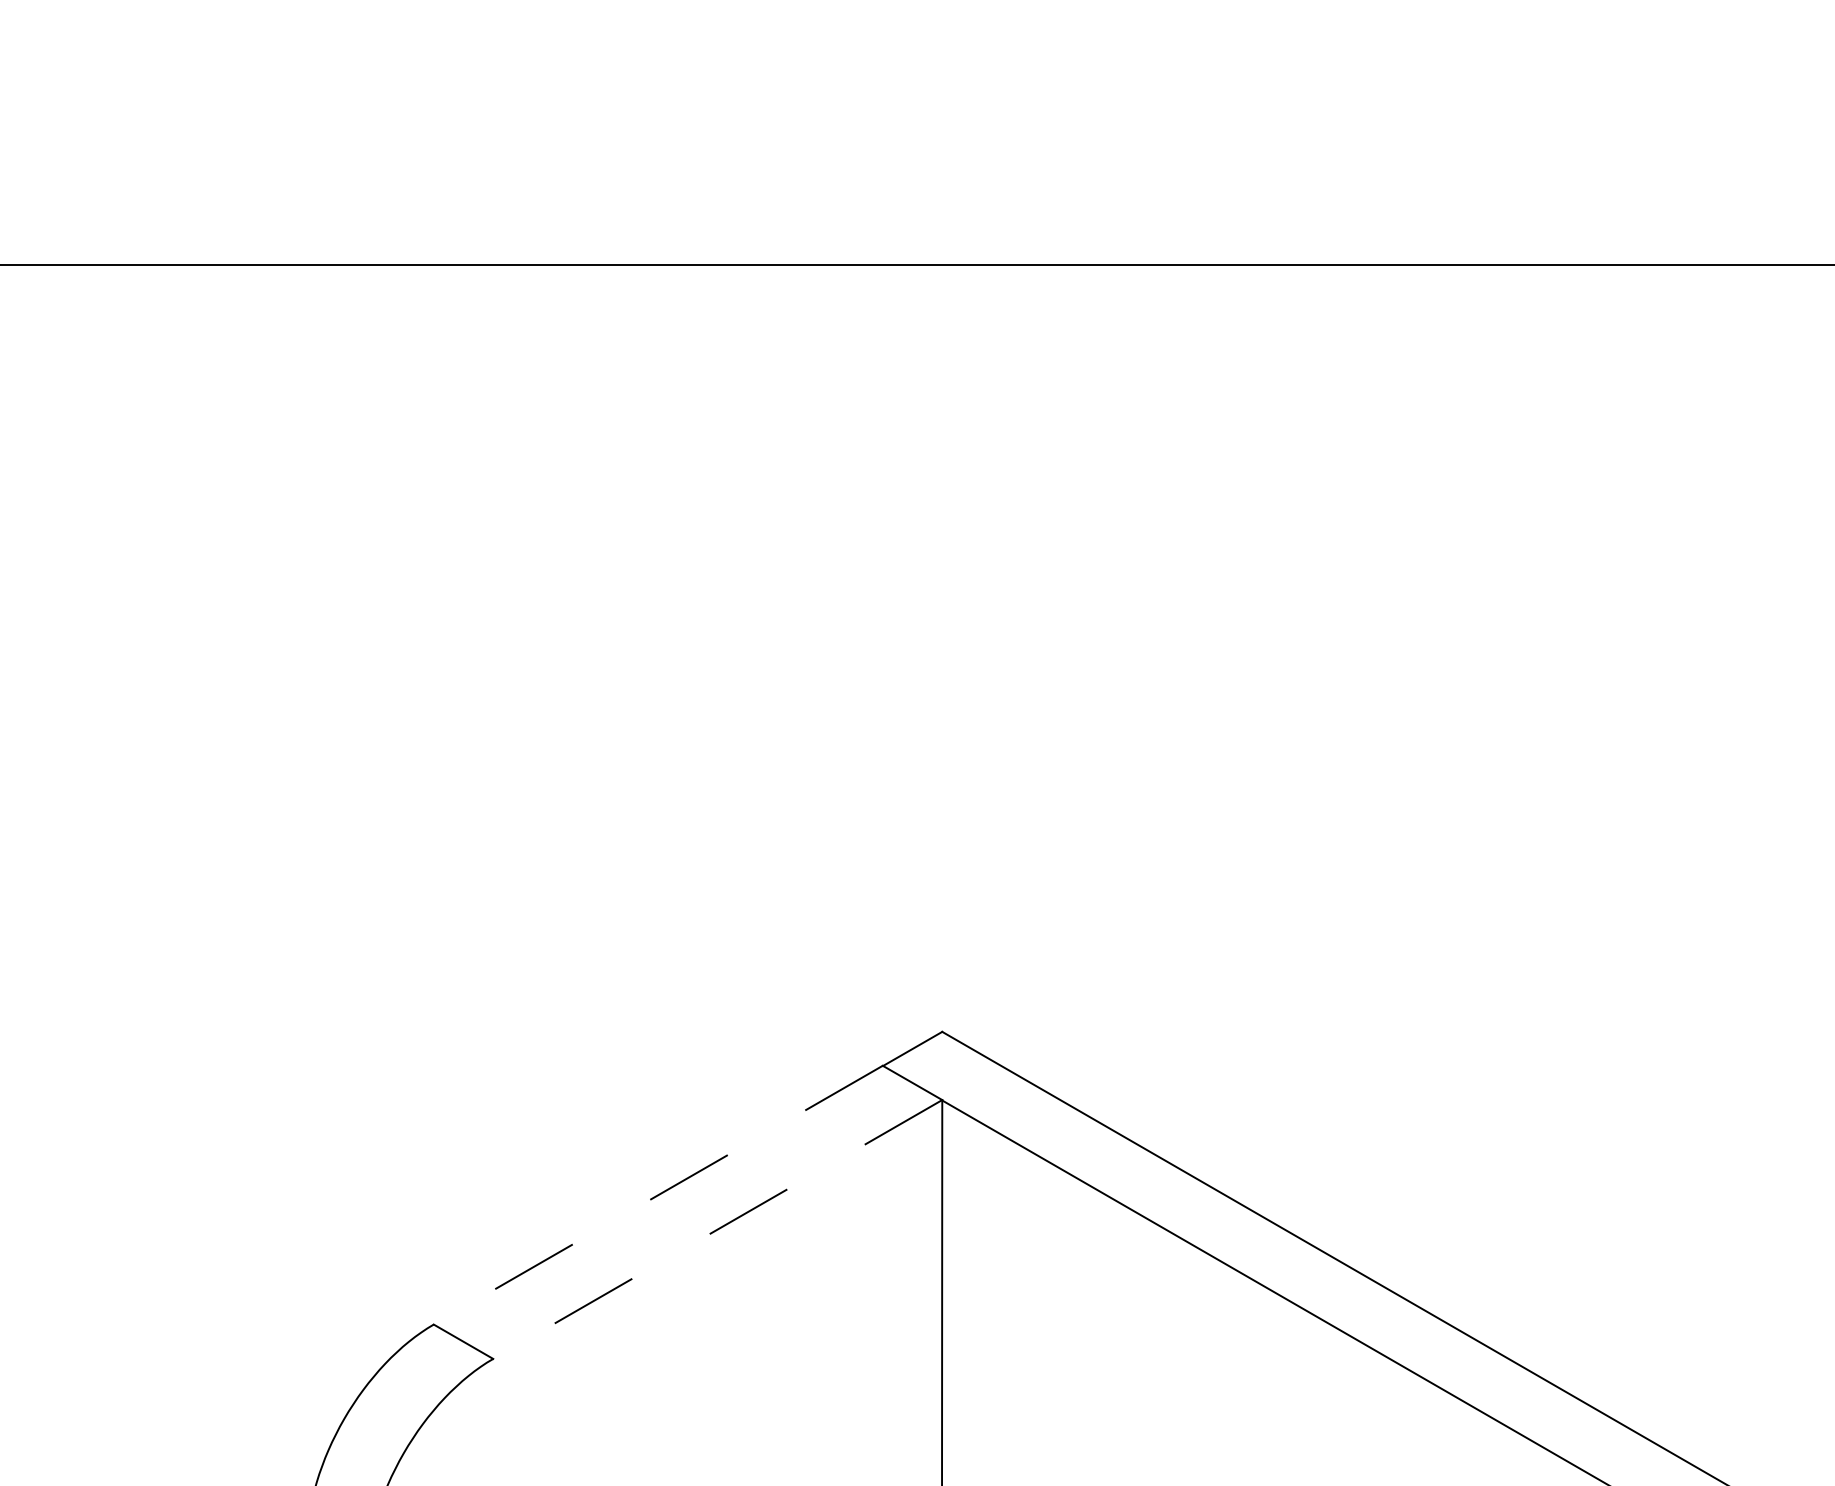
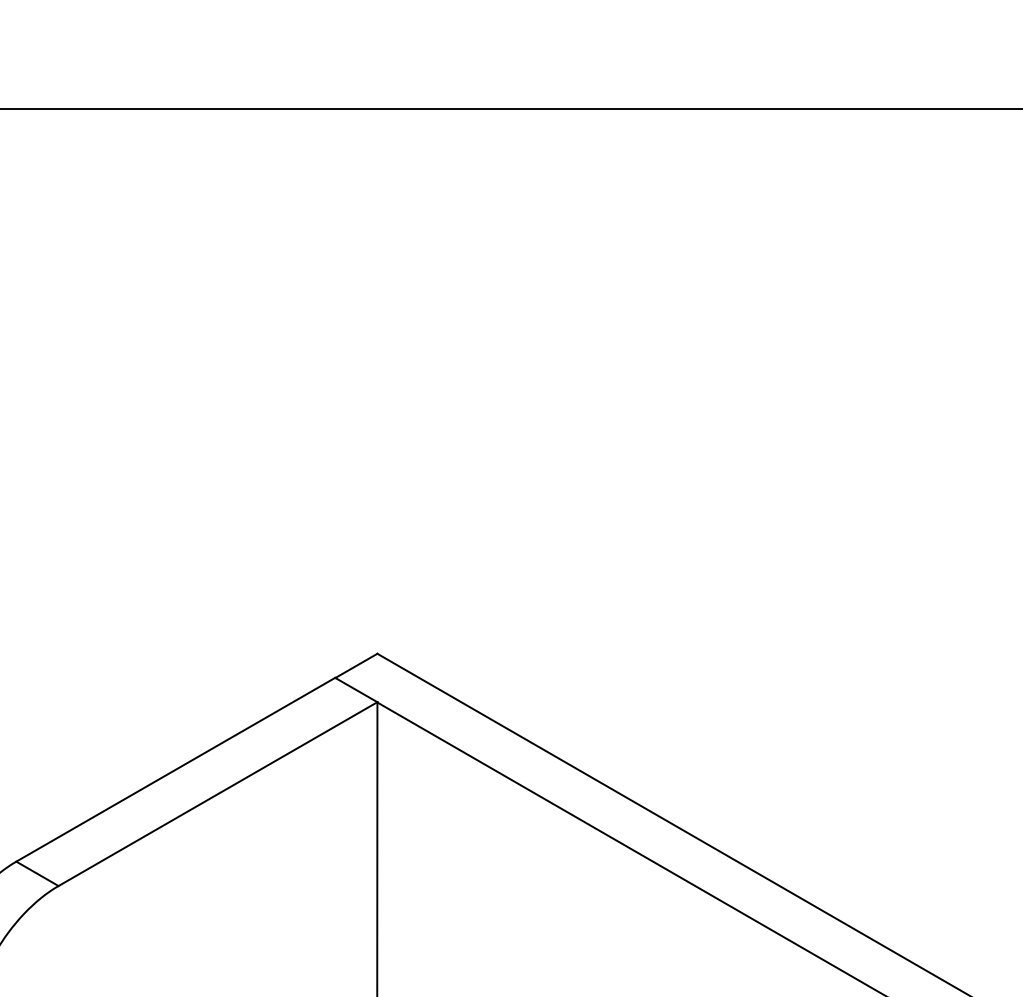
line: (657, 1195) -> (175, 769), dashed -> solid
line: (717, 1229) -> (217, 794), dashed -> solid

